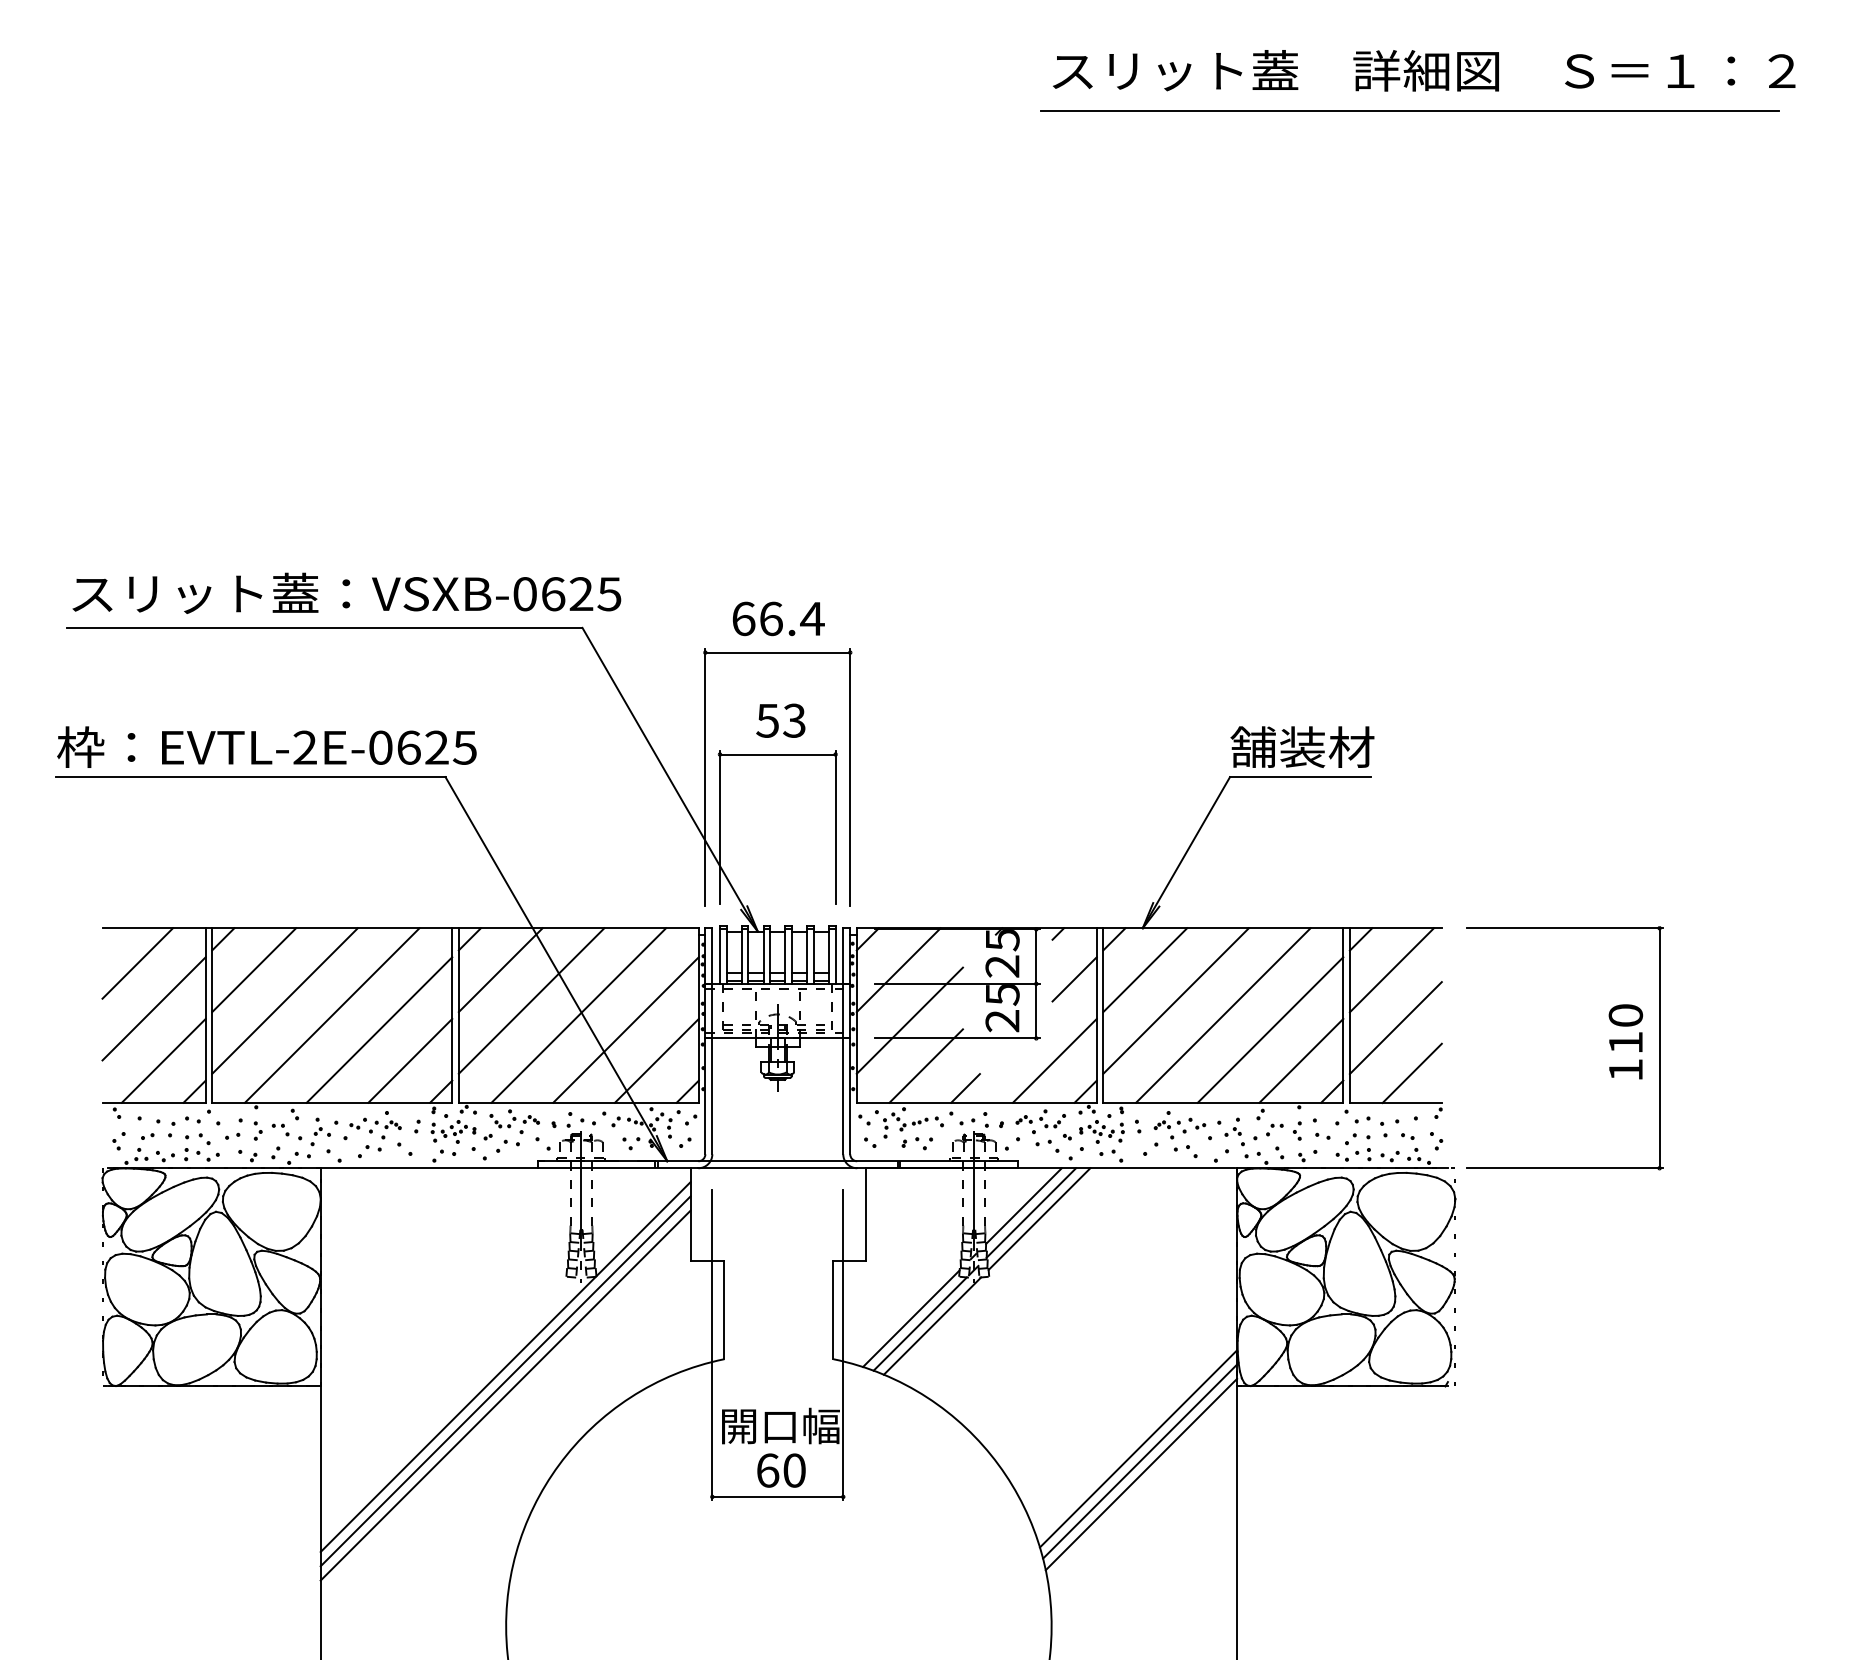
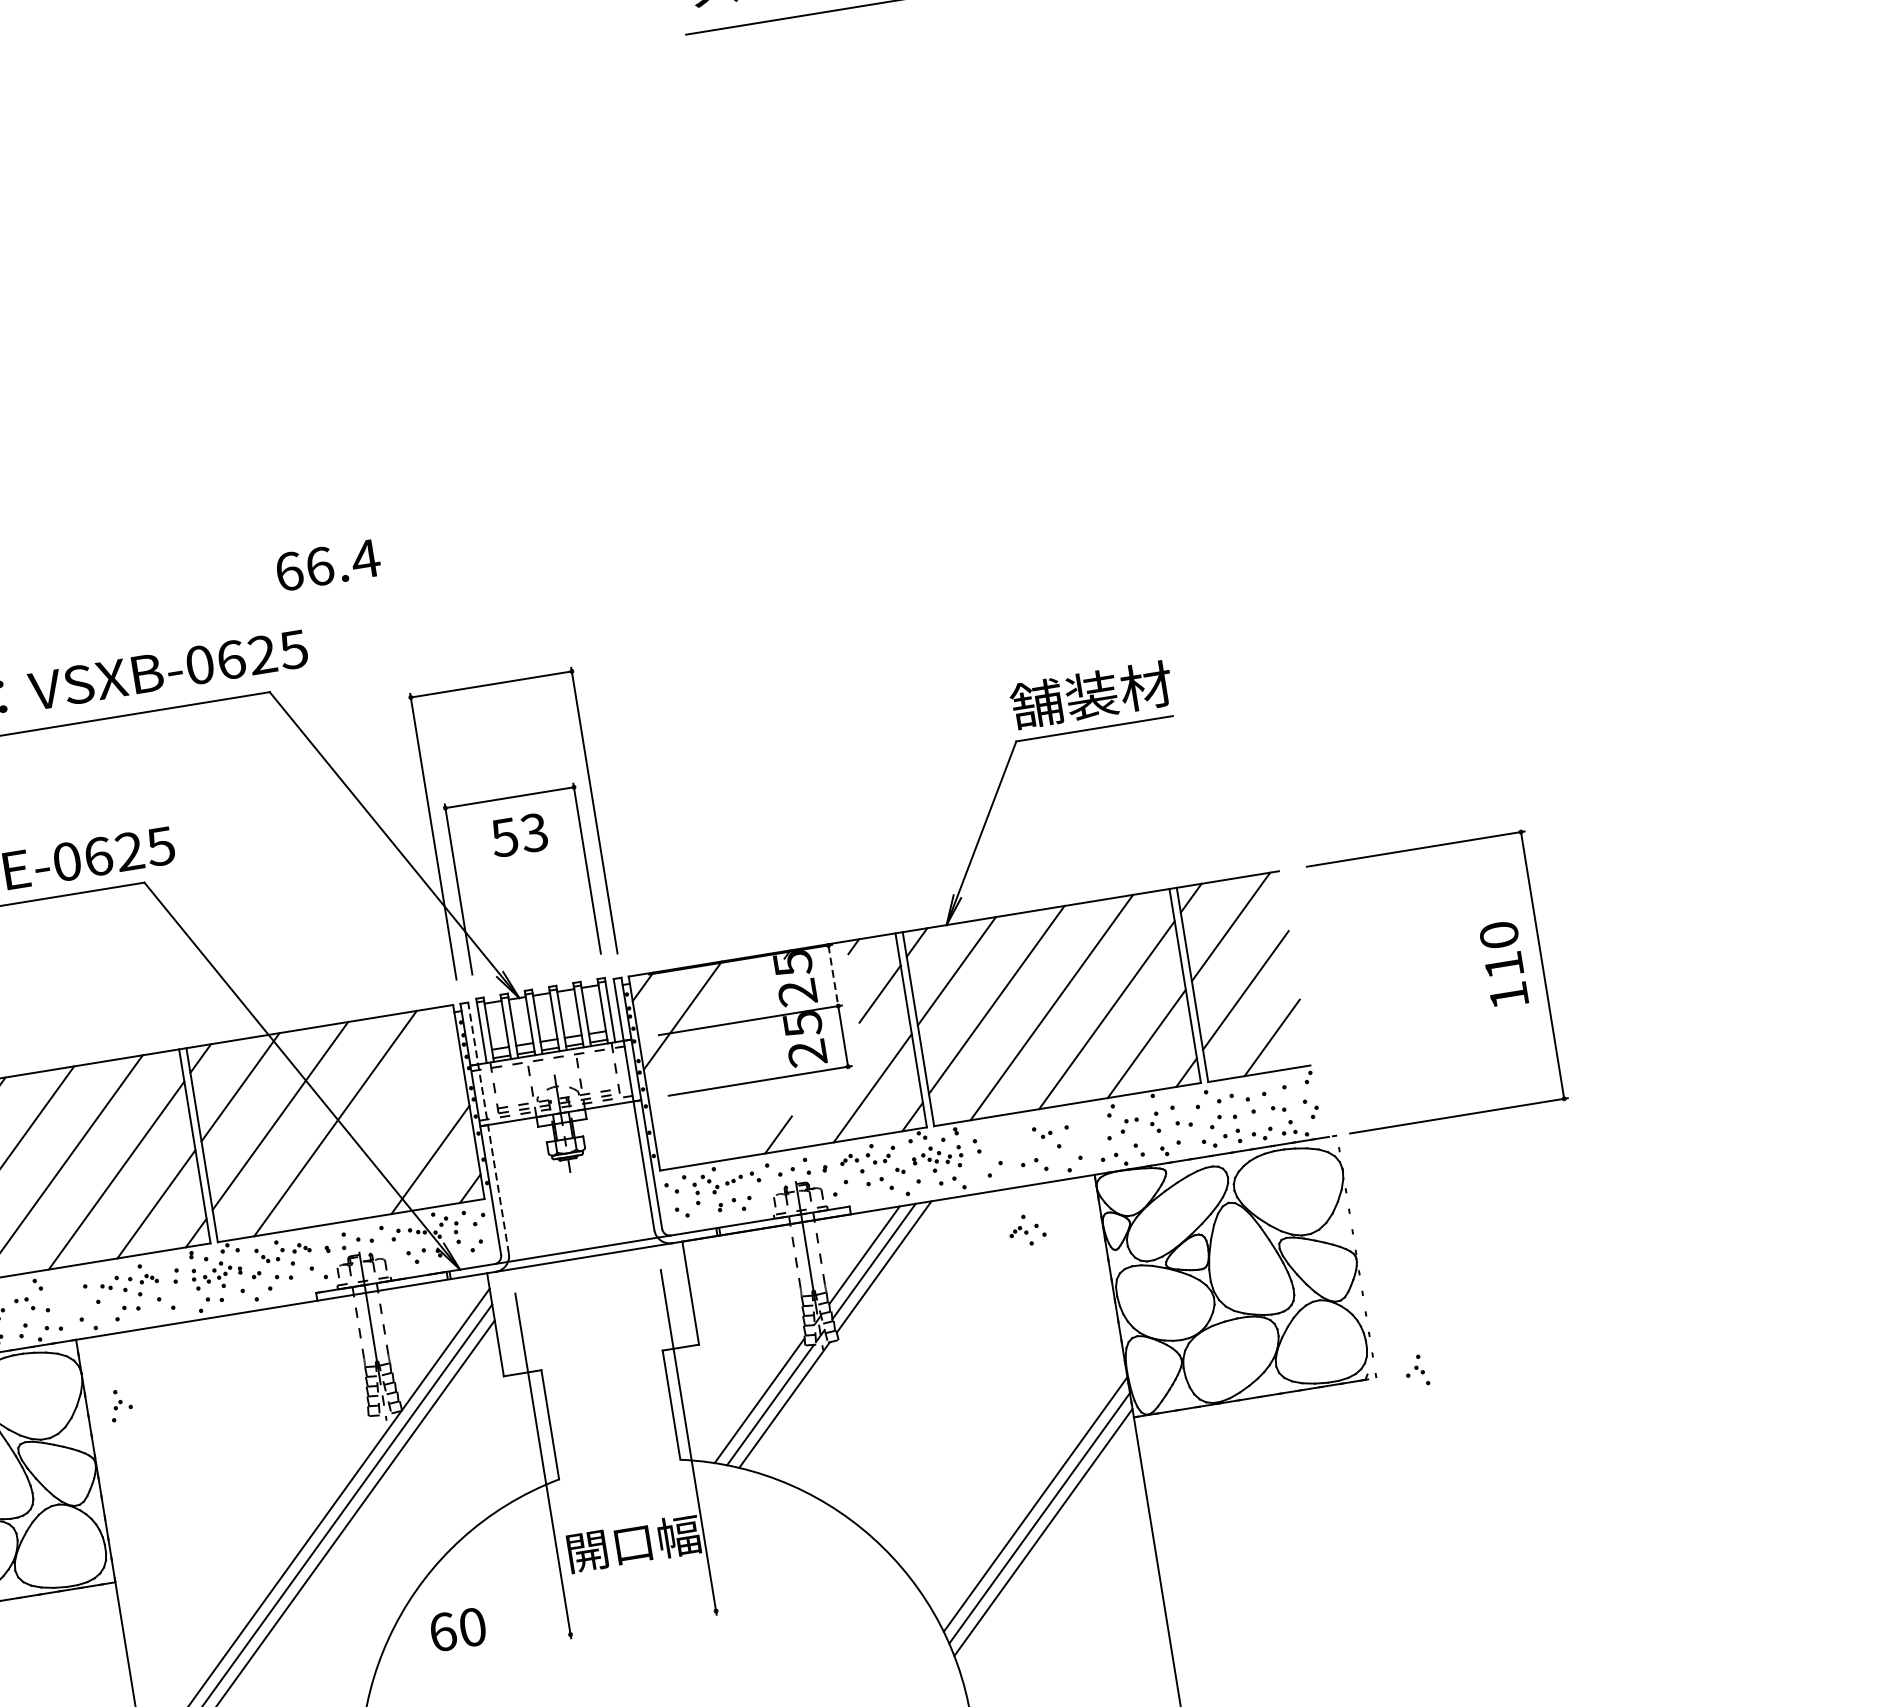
text: (778, 618) -> (327, 564), moved
text: (780, 720) -> (518, 834), moved
line: (1036, 957) -> (833, 976), solid -> dashed
line: (909, 1020) -> (703, 1069), removed
line: (625, 1029) -> (389, 1130), removed
line: (712, 1040) -> (488, 1127), solid -> dashed
line: (925, 1065) -> (729, 1116), removed
part: (1169, 1125) -> (1026, 1230), moved
part: (320, 1131) -> (120, 1404), moved
part: (1234, 1131) -> (1416, 1370), moved
text: (781, 1470) -> (458, 1629), moved
line: (777, 1496) -> (642, 1622), removed

